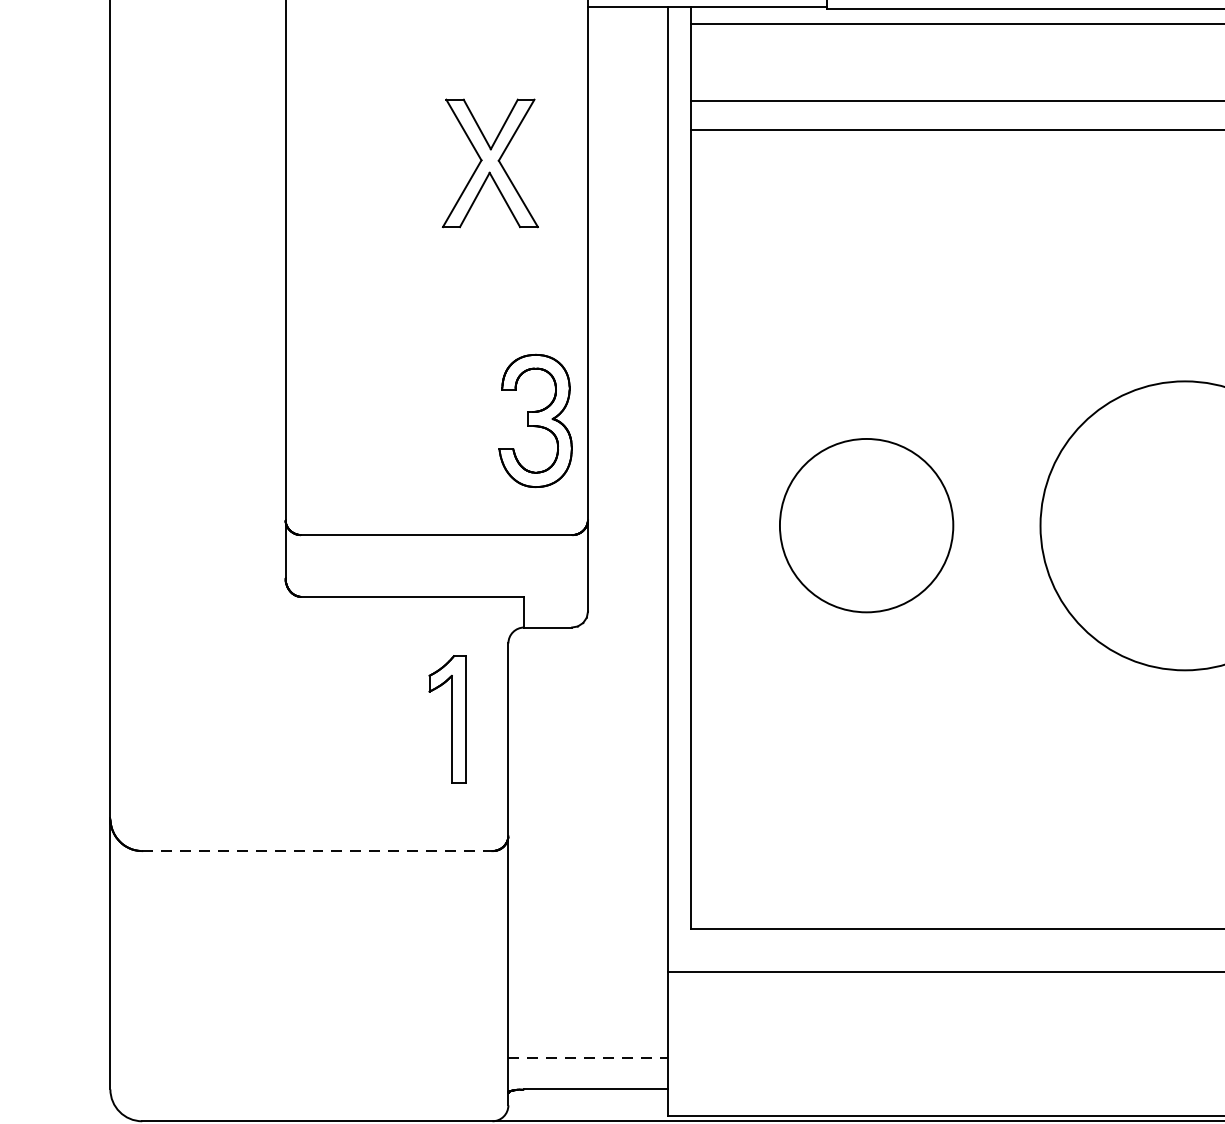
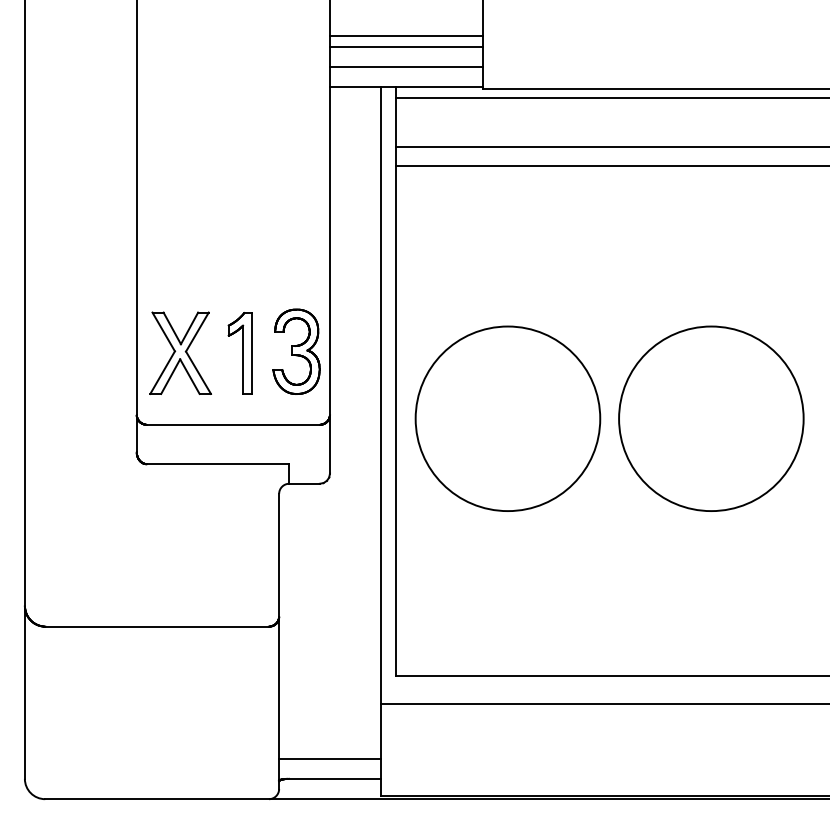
part: (490, 162) -> (180, 352), moved
circle: (865, 525) -> (507, 418), size x1.67
part: (446, 719) -> (239, 353), moved
line: (317, 850) -> (157, 626), dashed -> solid
line: (587, 1057) -> (329, 758), dashed -> solid

